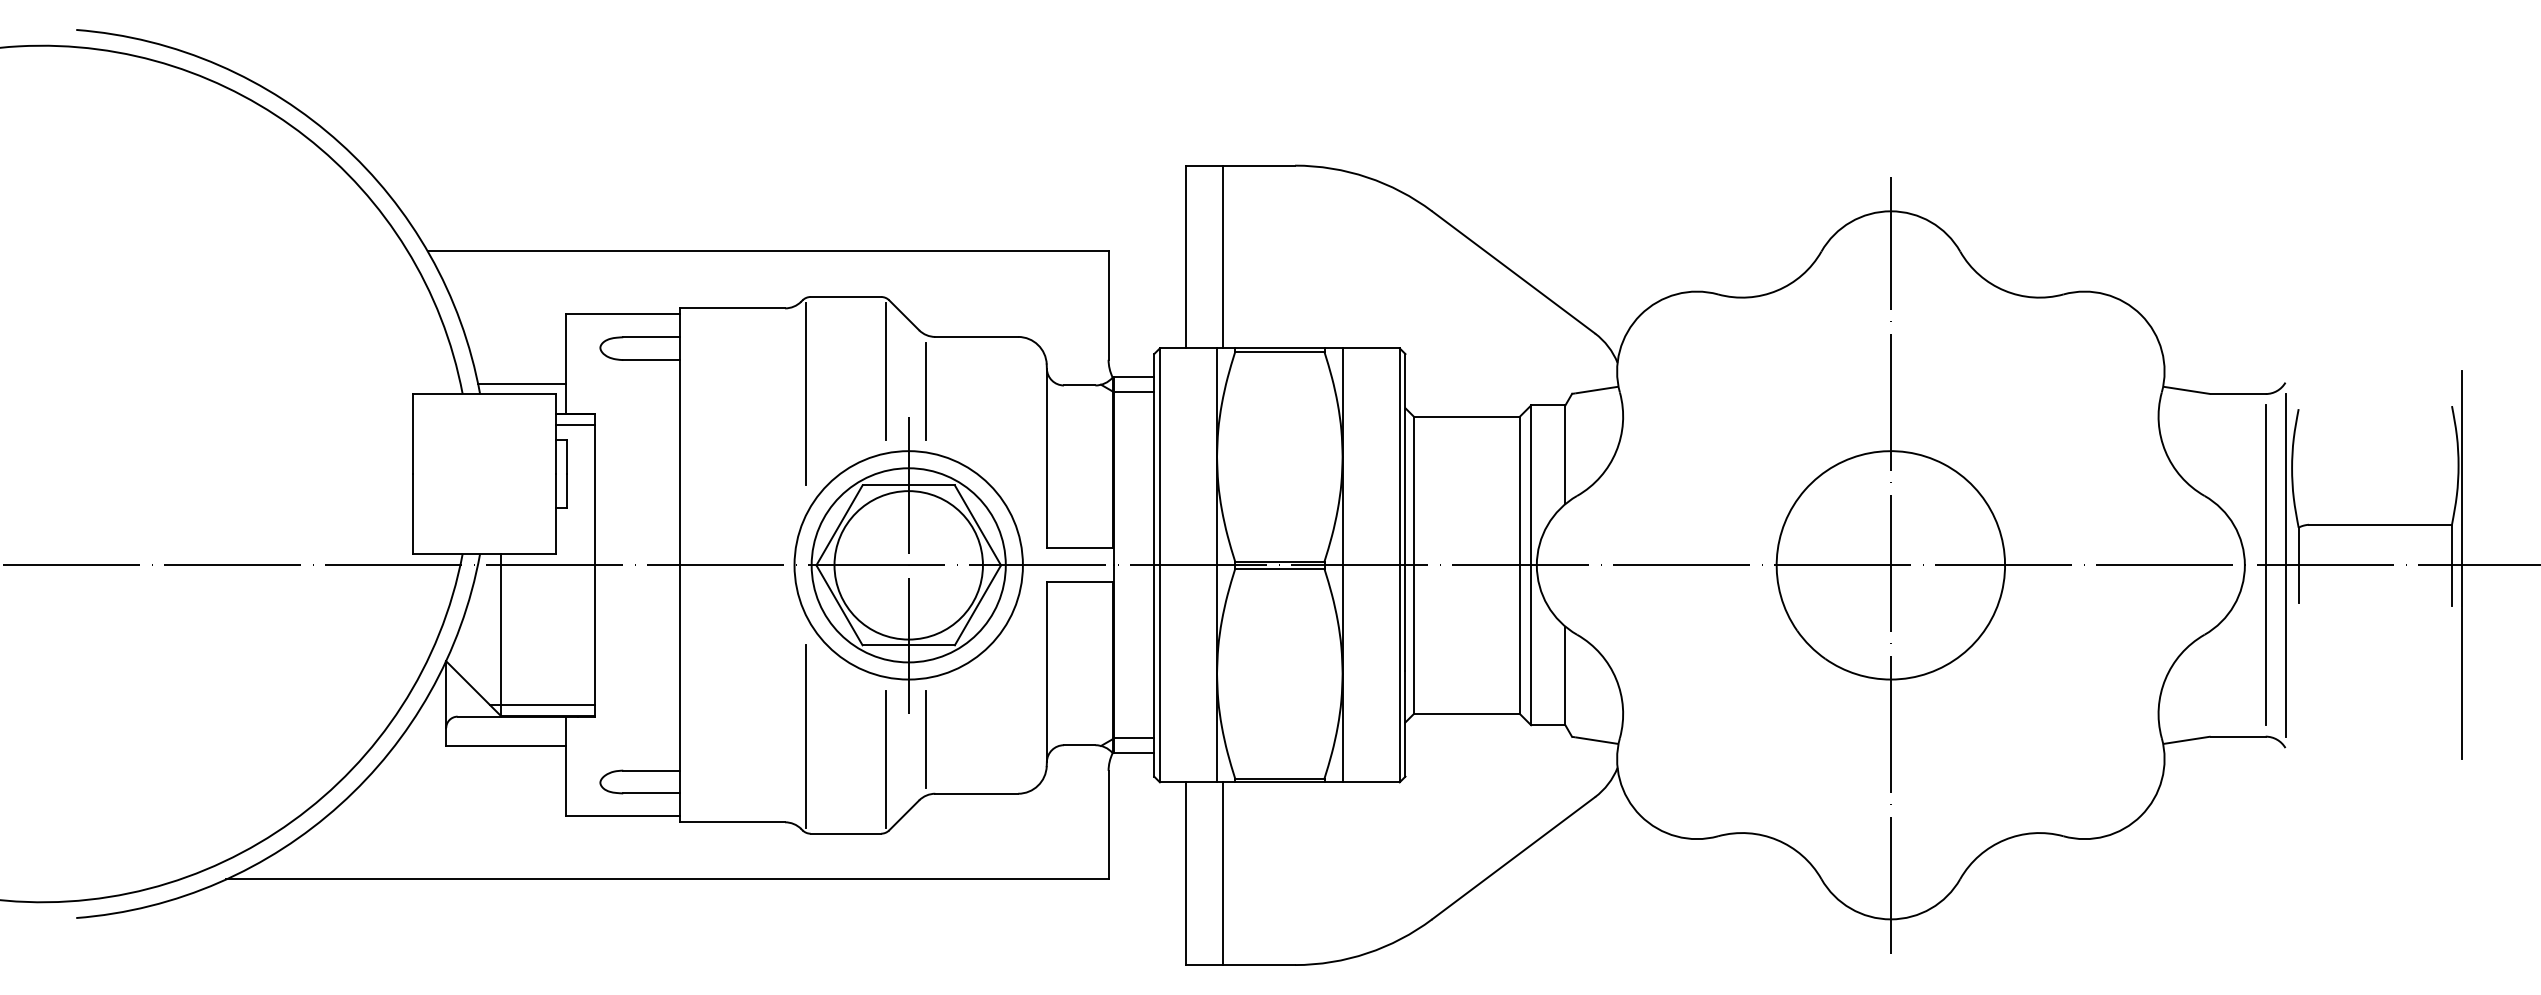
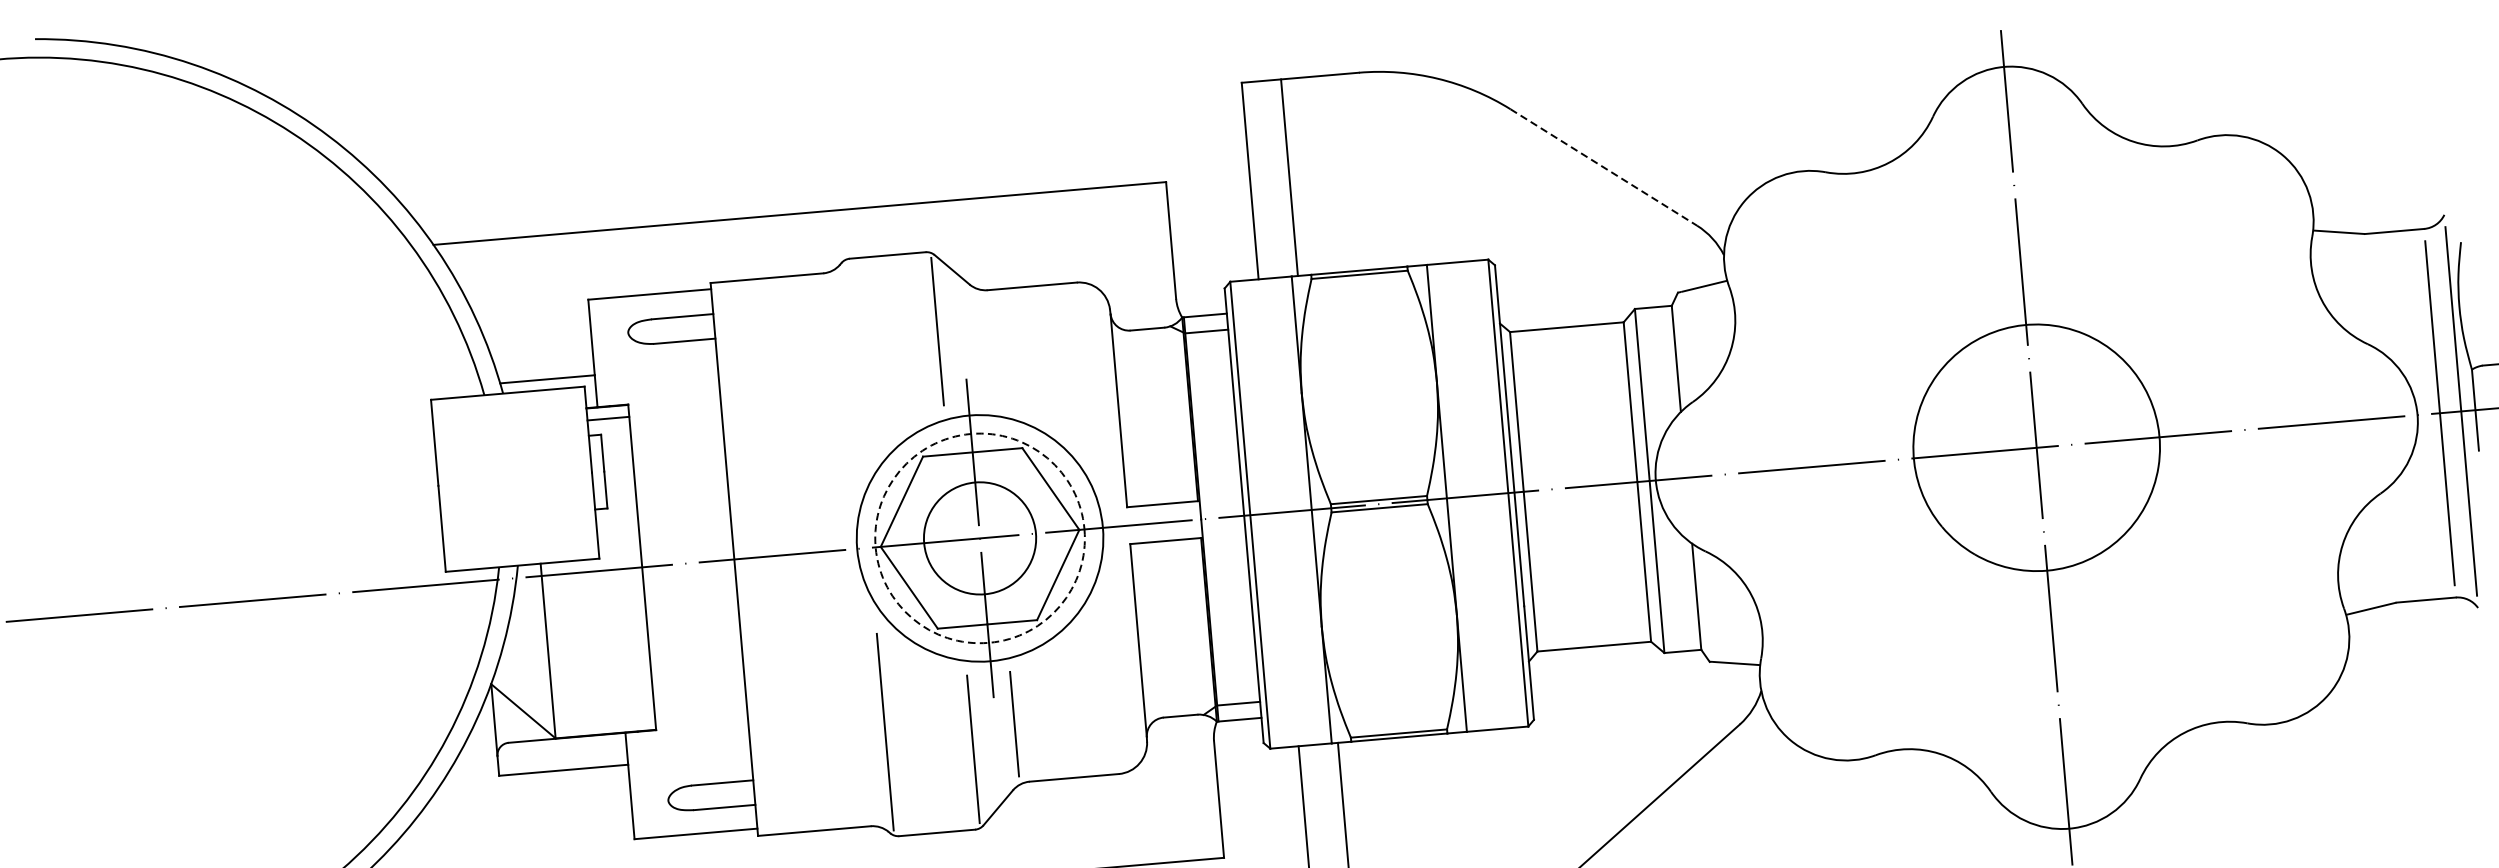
line: (1513, 272) -> (1603, 167), solid -> dashed
line: (925, 390) -> (981, 348), removed
line: (805, 393) -> (853, 363), removed
circle: (908, 565) -> (979, 538), size x0.7
circle: (908, 565) -> (979, 538), solid -> dashed
line: (542, 705) -> (598, 722), removed

